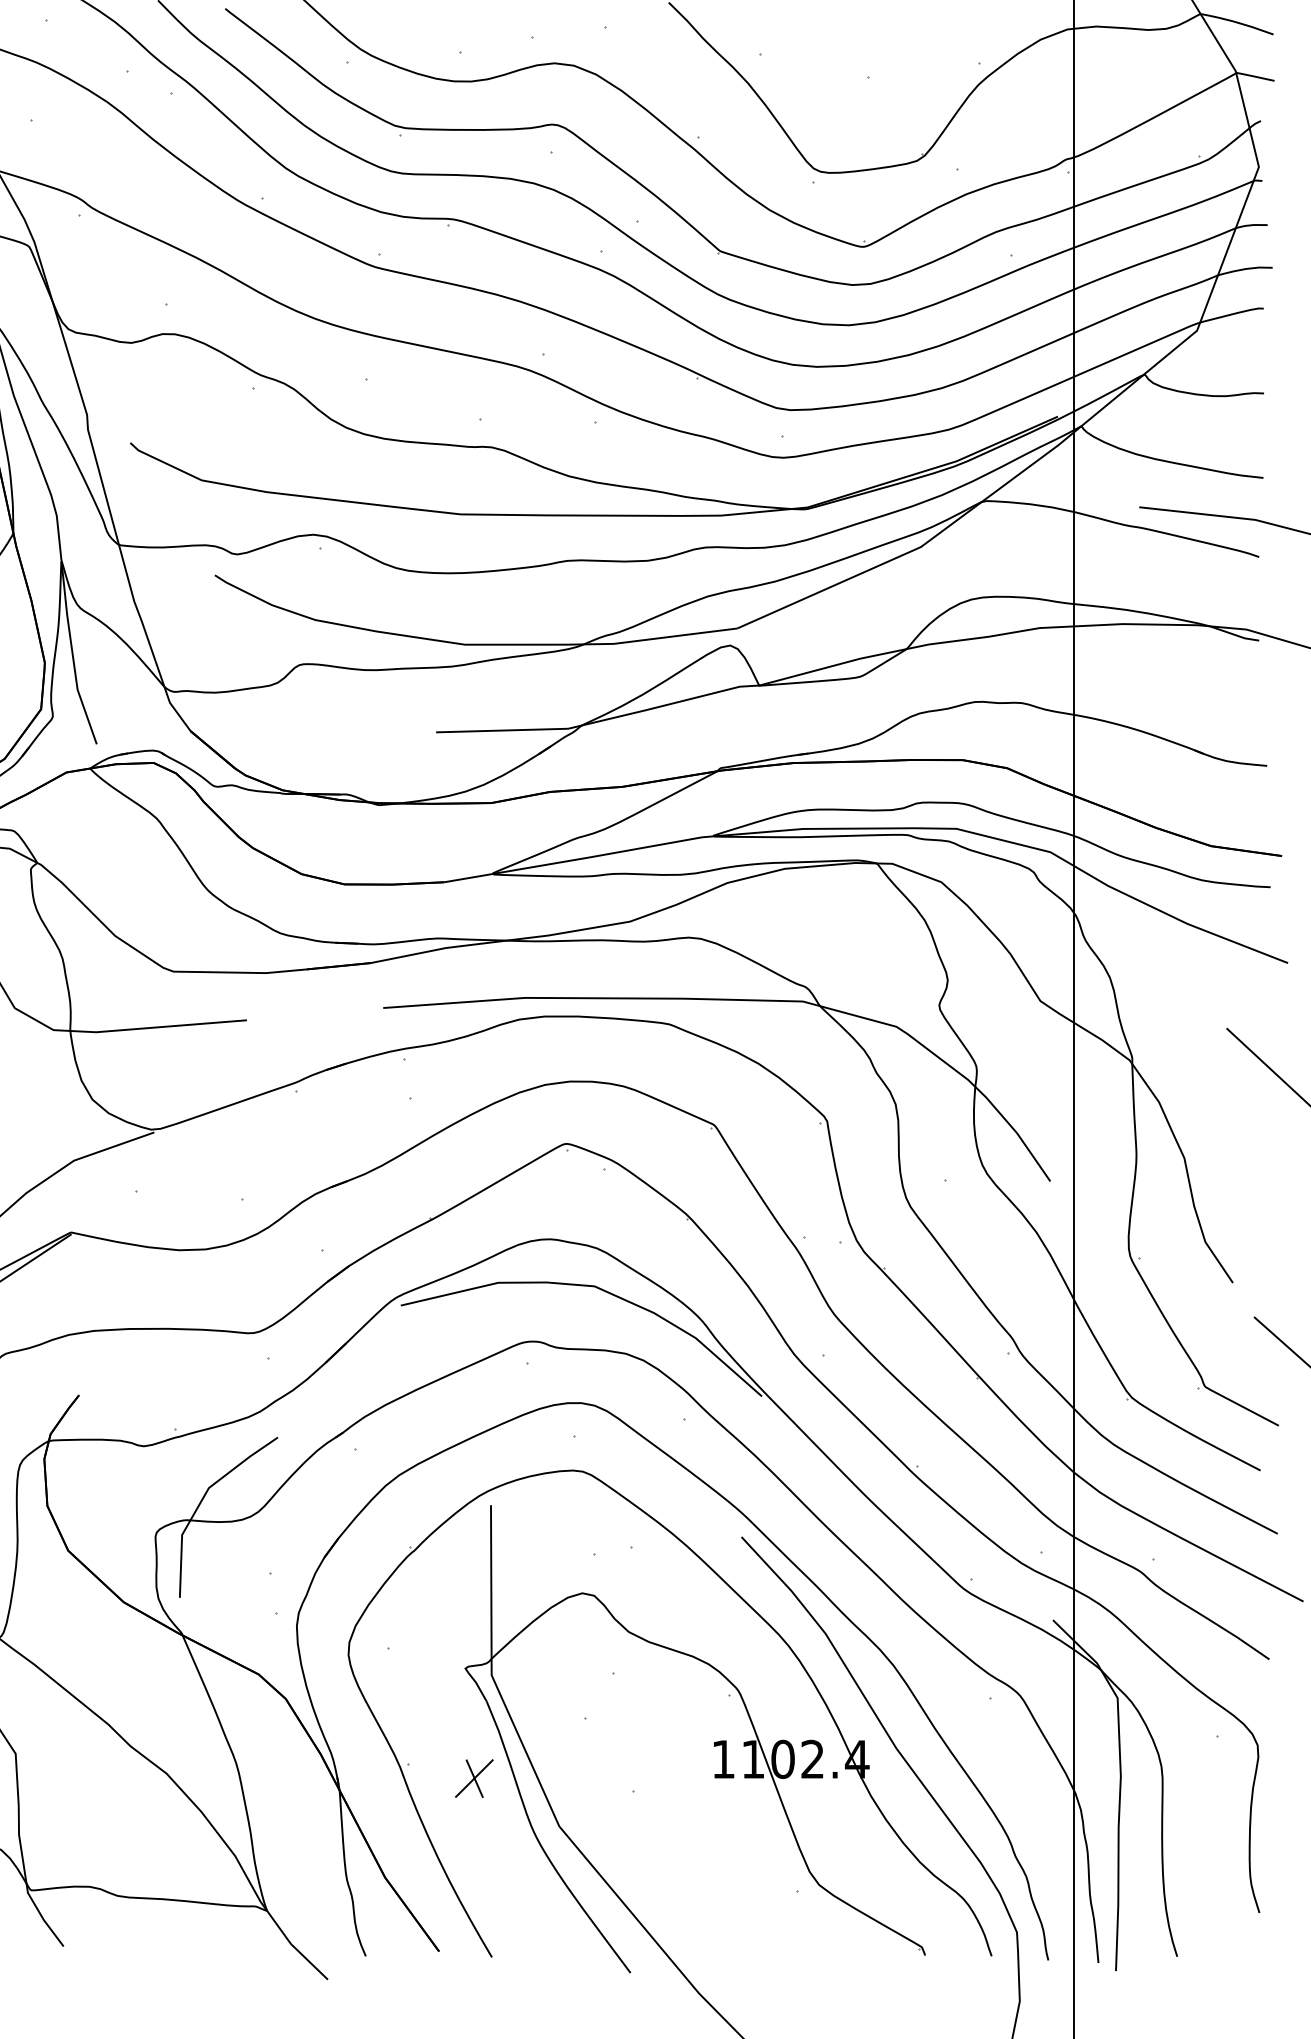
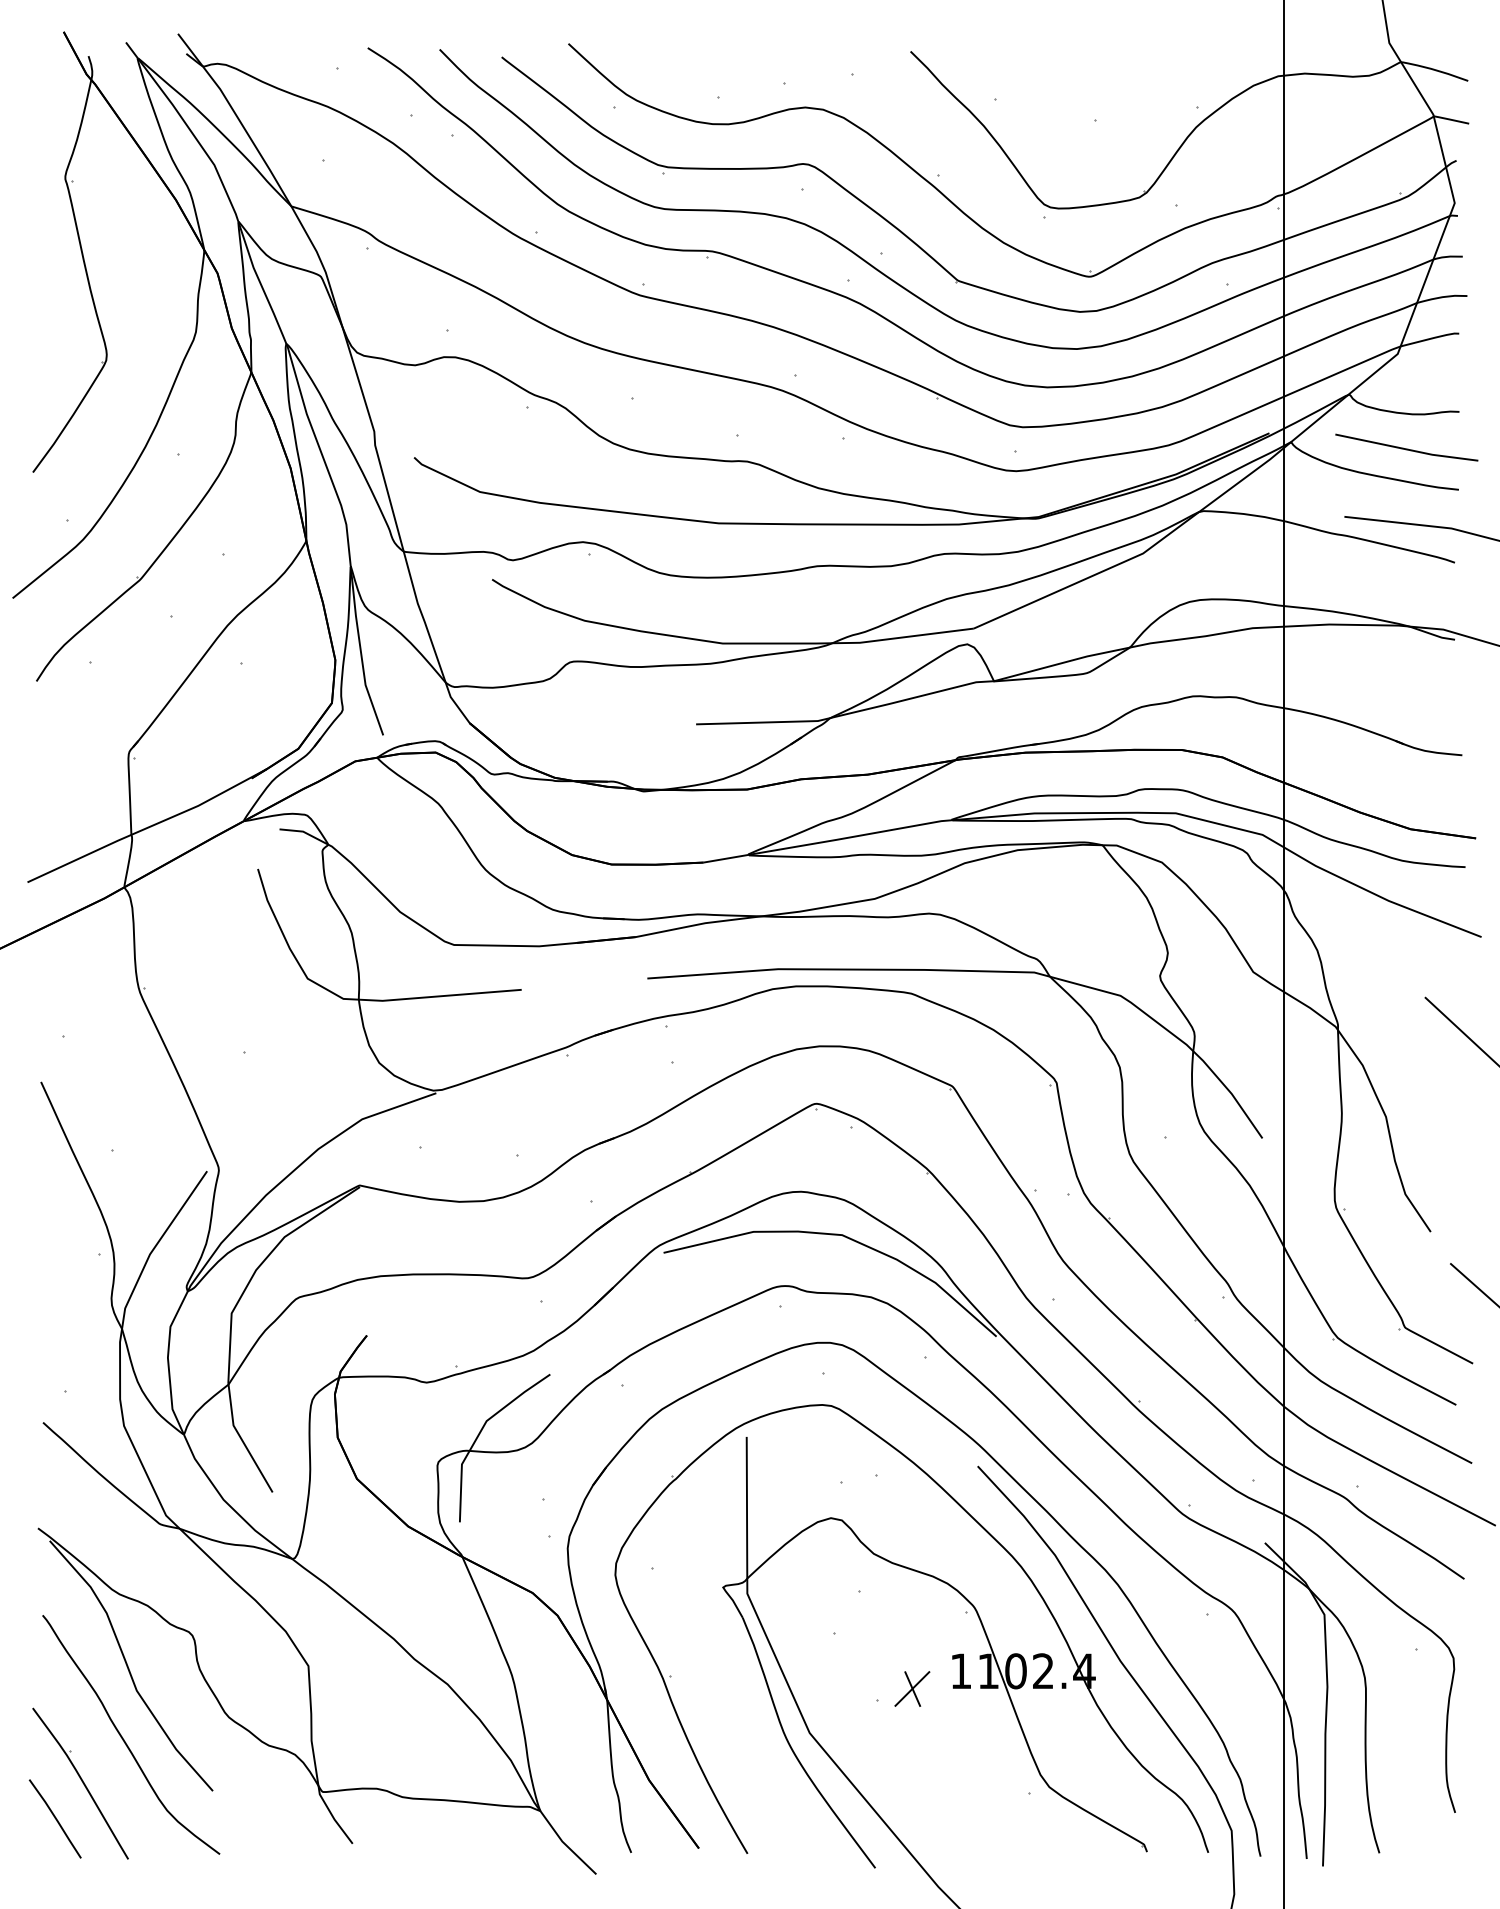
line: (1206, 433) -> (1406, 448), added
part: (474, 1778) -> (912, 1688), moved

